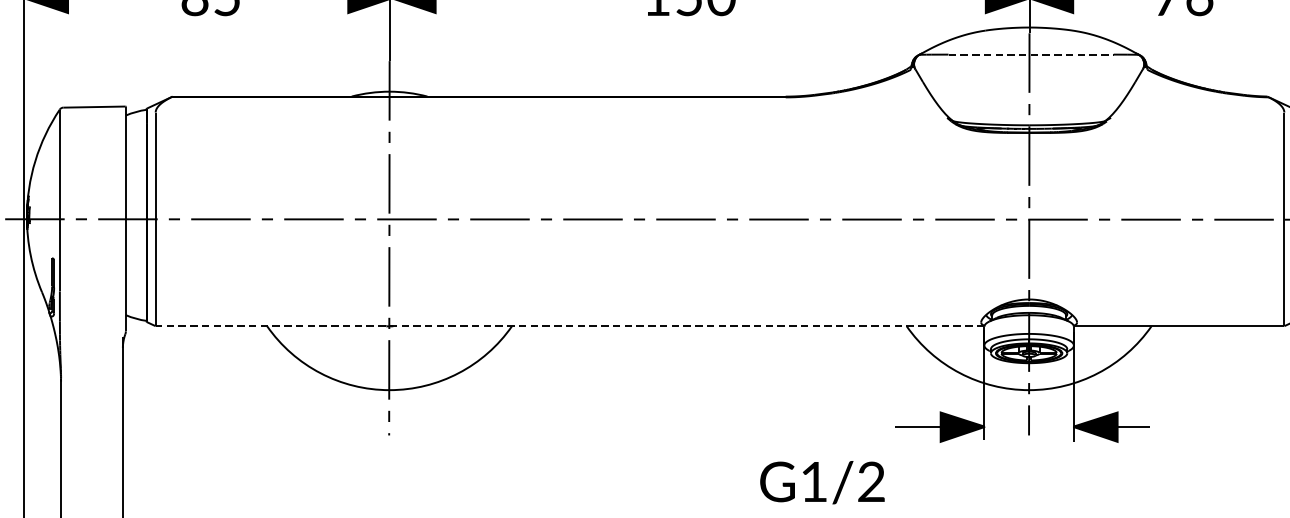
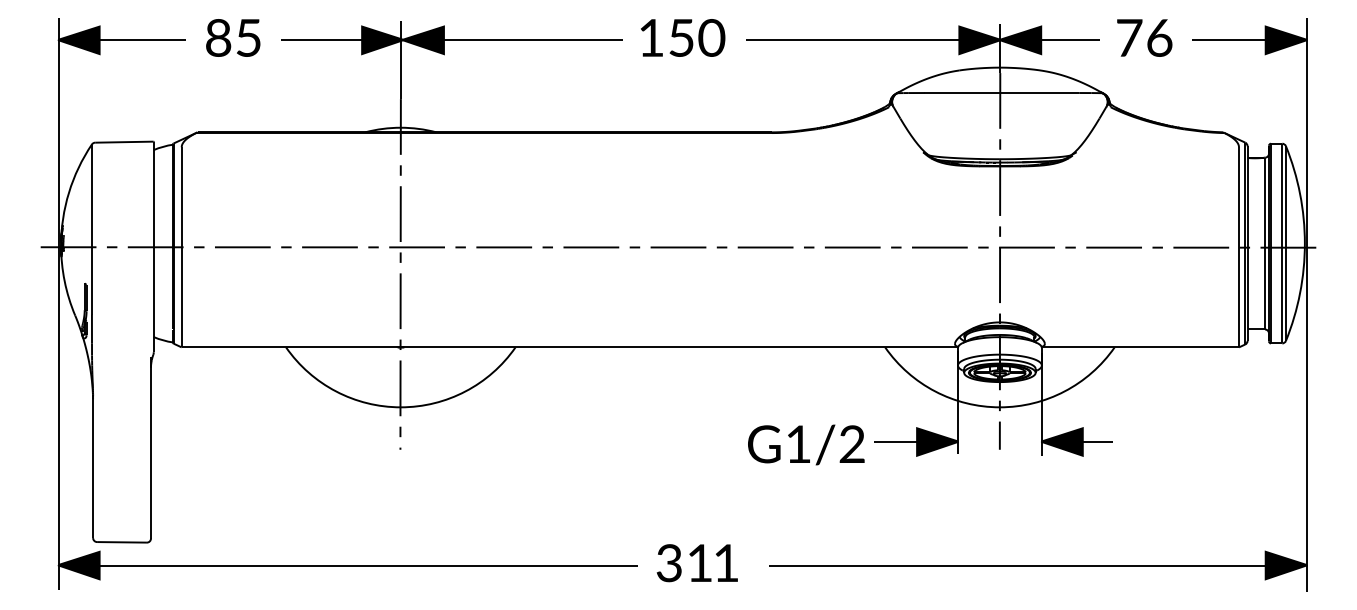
line: (1031, 55) -> (1002, 93), dashed -> solid
line: (569, 326) -> (569, 347), dashed -> solid
text: (822, 482) -> (806, 444), moved

